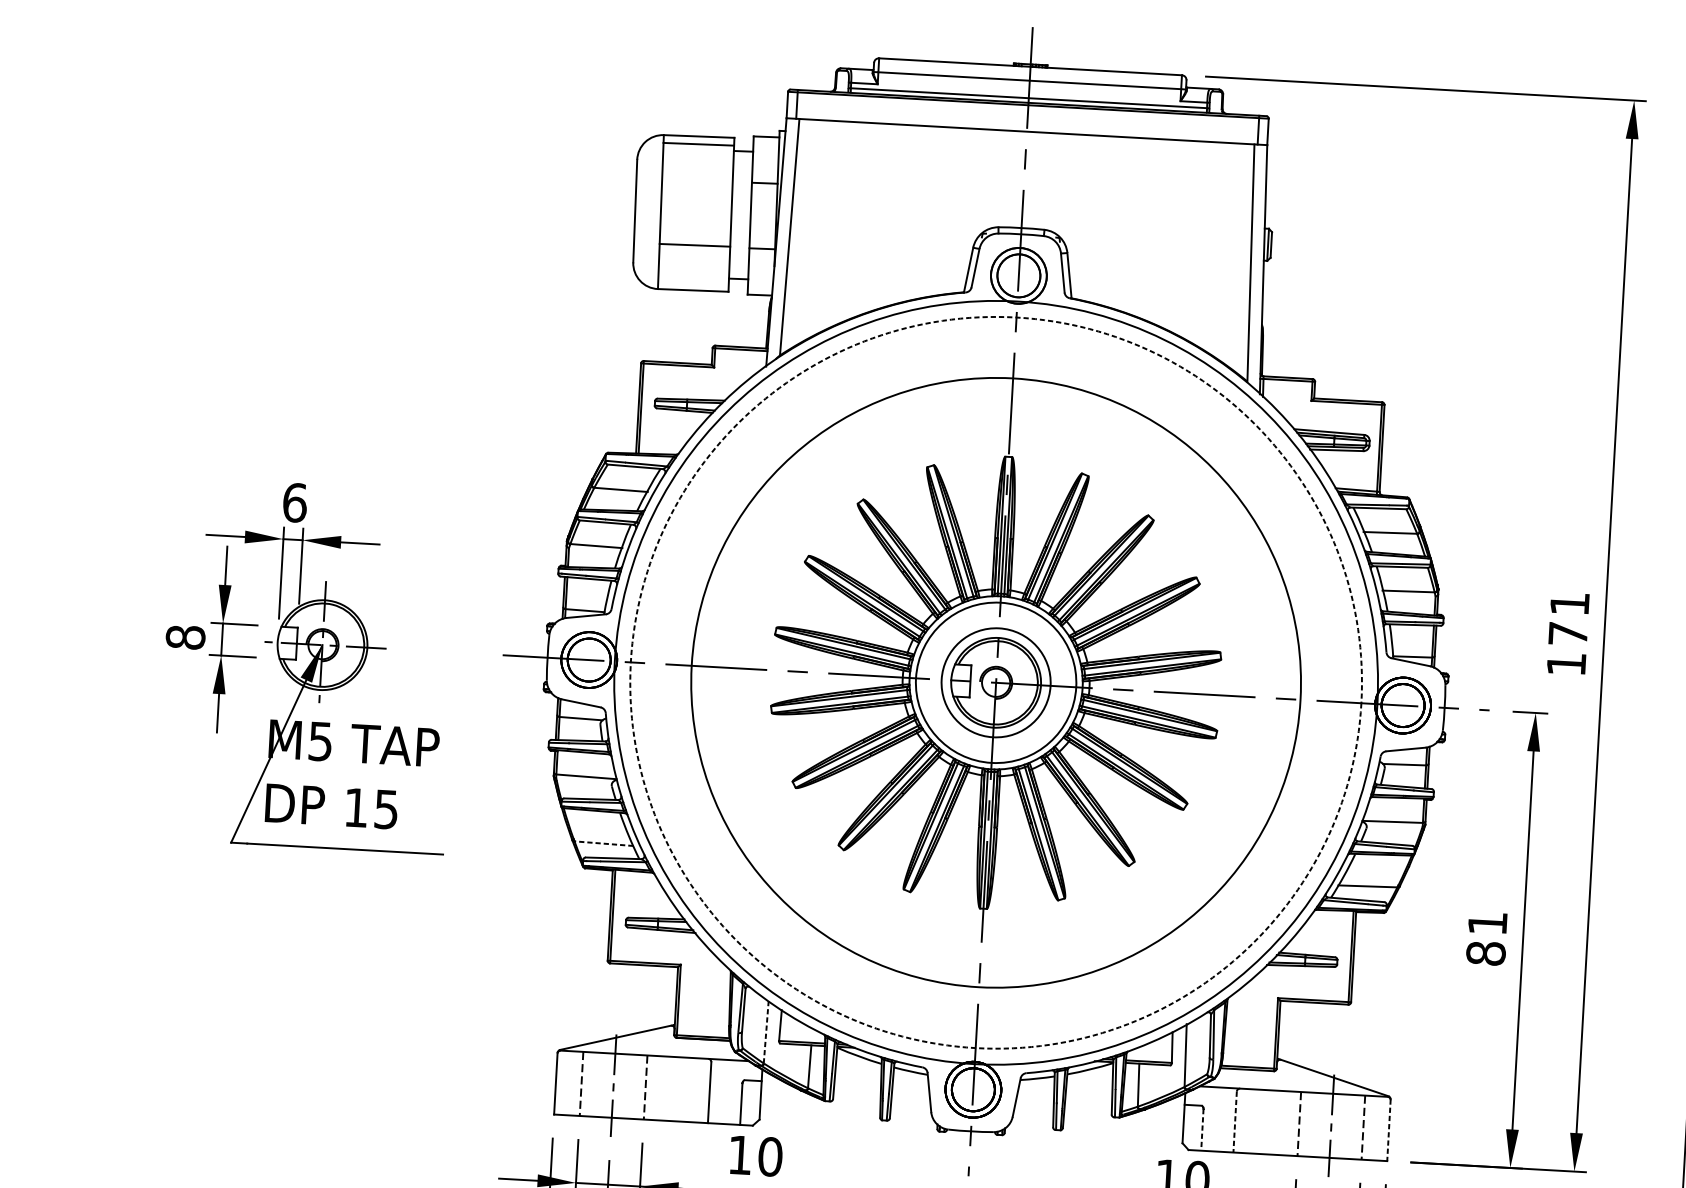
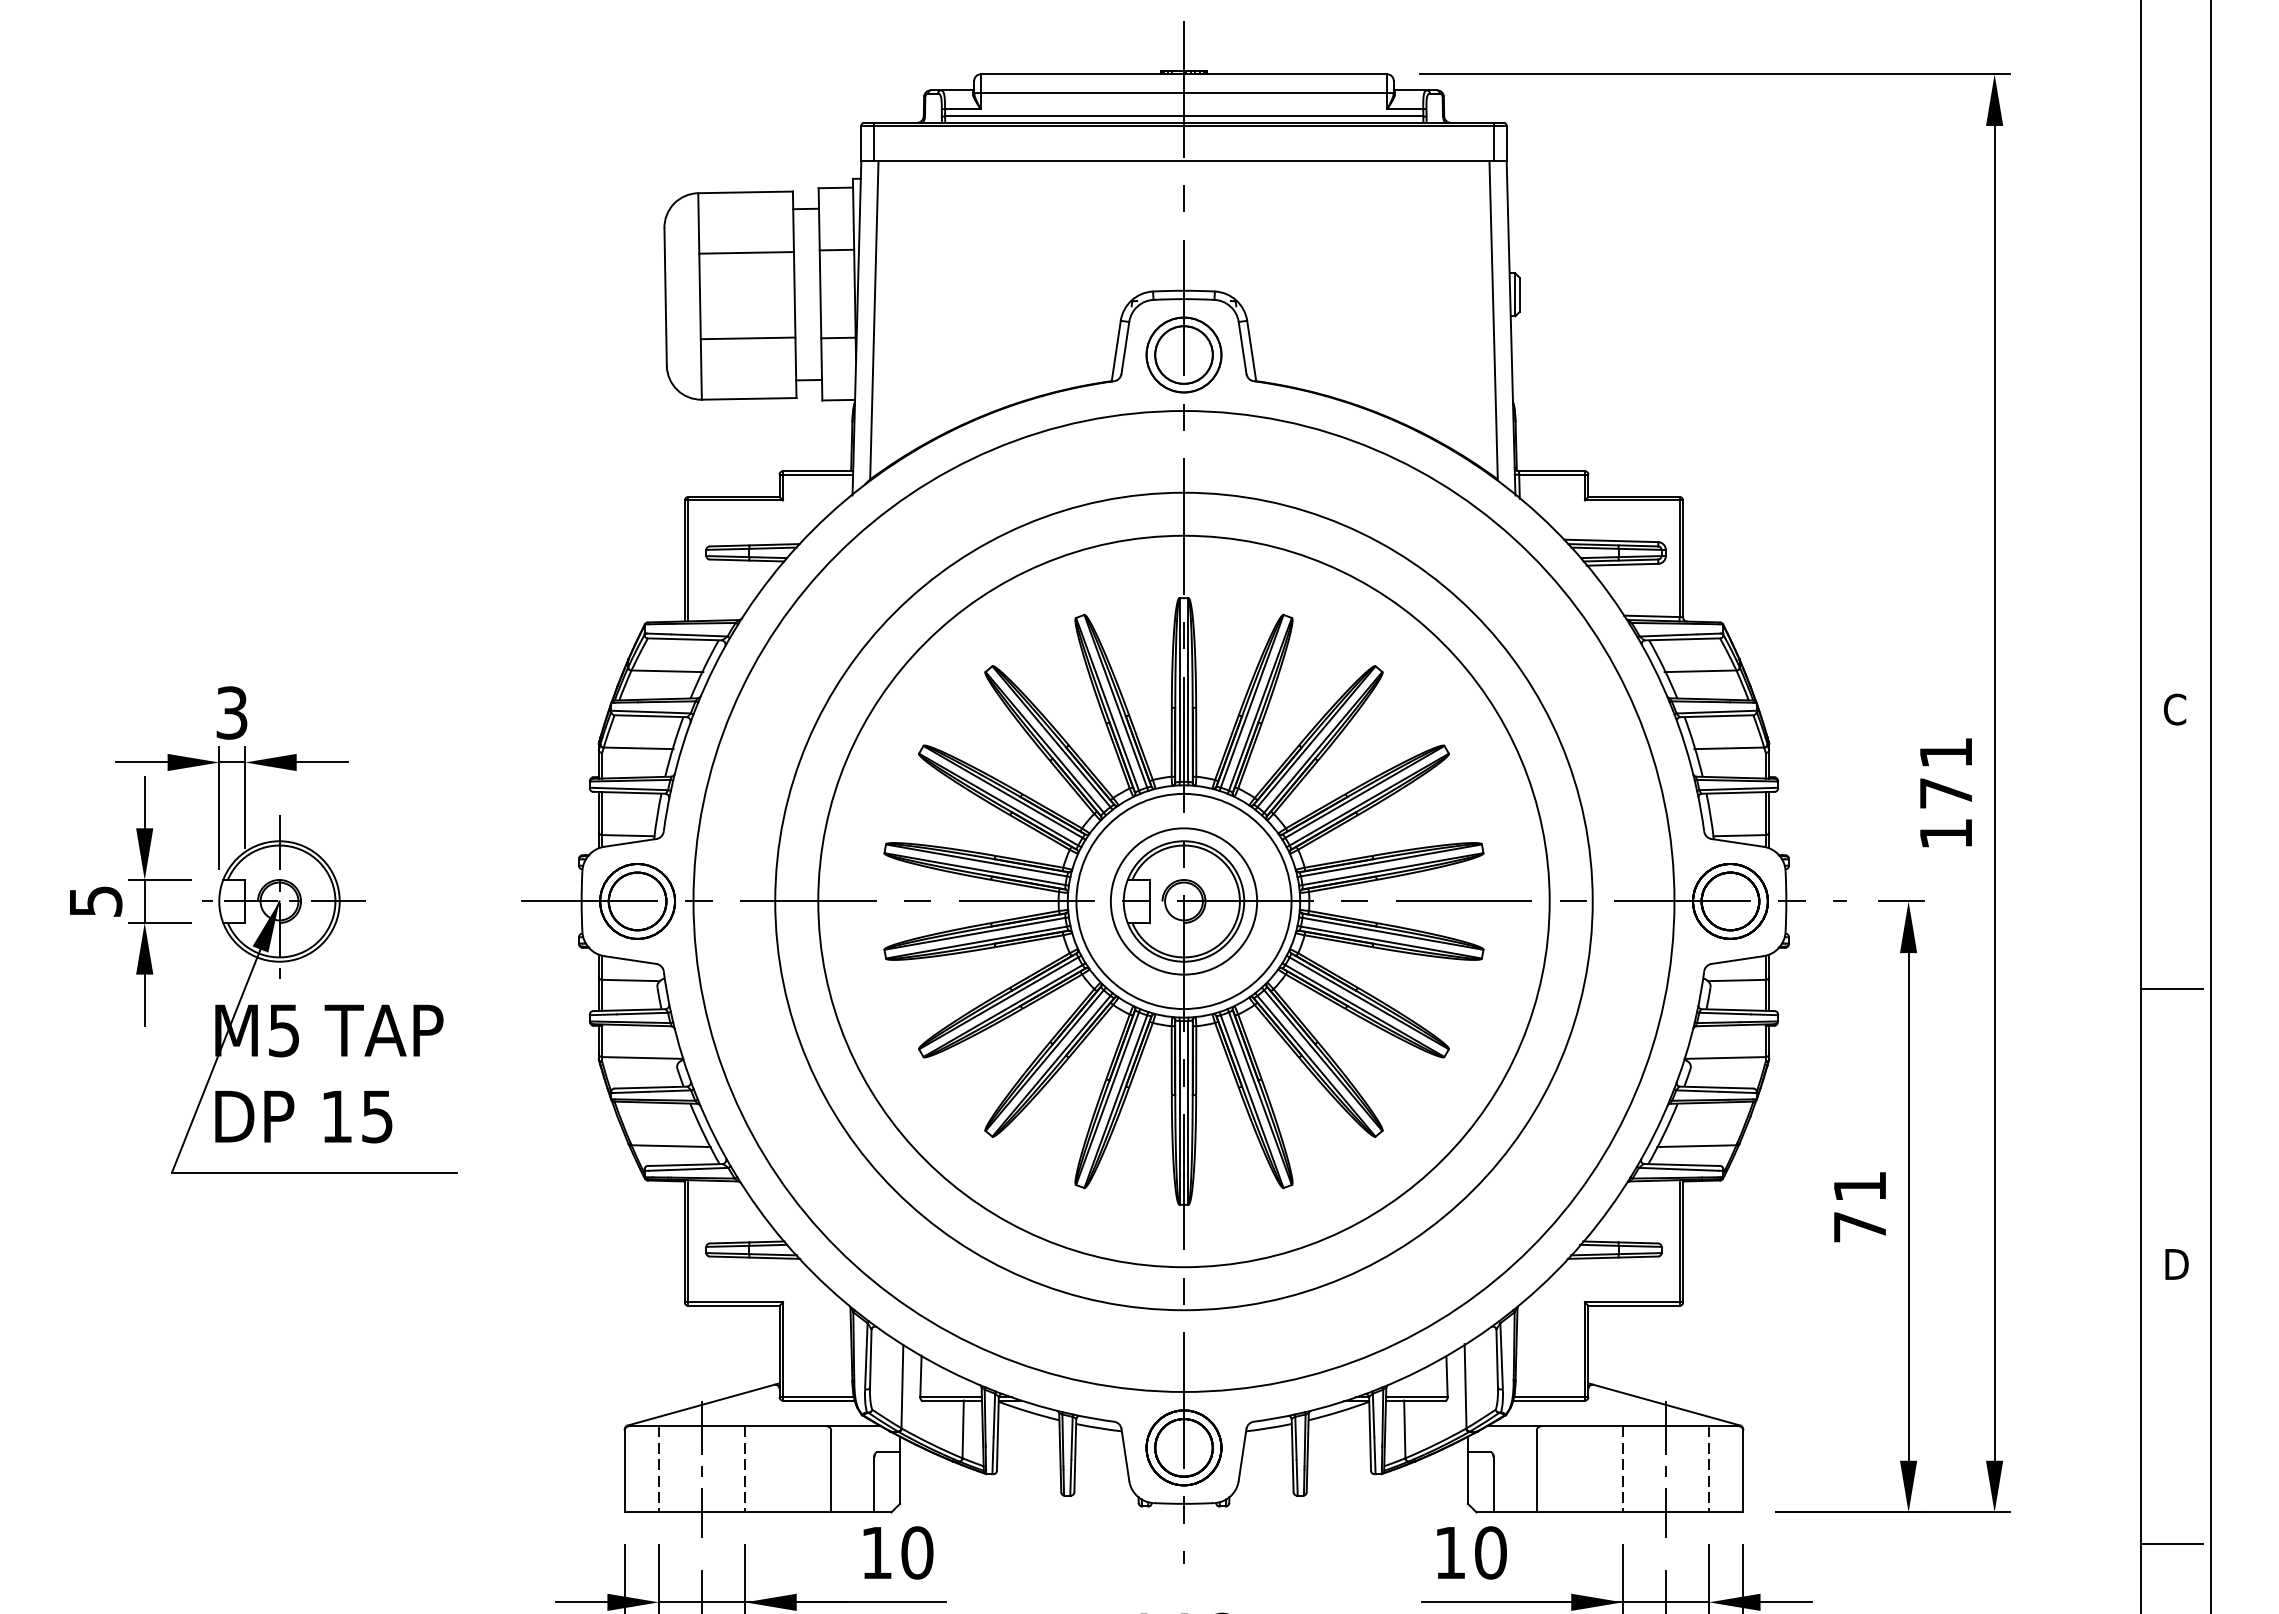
line: (698, 144) -> (746, 252), moved
text: (295, 502) -> (232, 712), 6 -> 3
text: (185, 637) -> (95, 901), 8 -> 5
circle: (995, 682) -> (1183, 901), dashed -> solid
circle: (995, 682) -> (1183, 901), size x0.71
line: (604, 843) -> (671, 1146), dashed -> solid
text: (1485, 953) -> (1859, 1227), 81 -> 71
line: (766, 1032) -> (902, 1386), dashed -> solid
line: (1234, 1122) -> (1536, 1471), dashed -> solid
line: (1202, 1129) -> (1493, 1484), dashed -> solid
line: (1389, 1130) -> (1743, 1471), dashed -> solid

